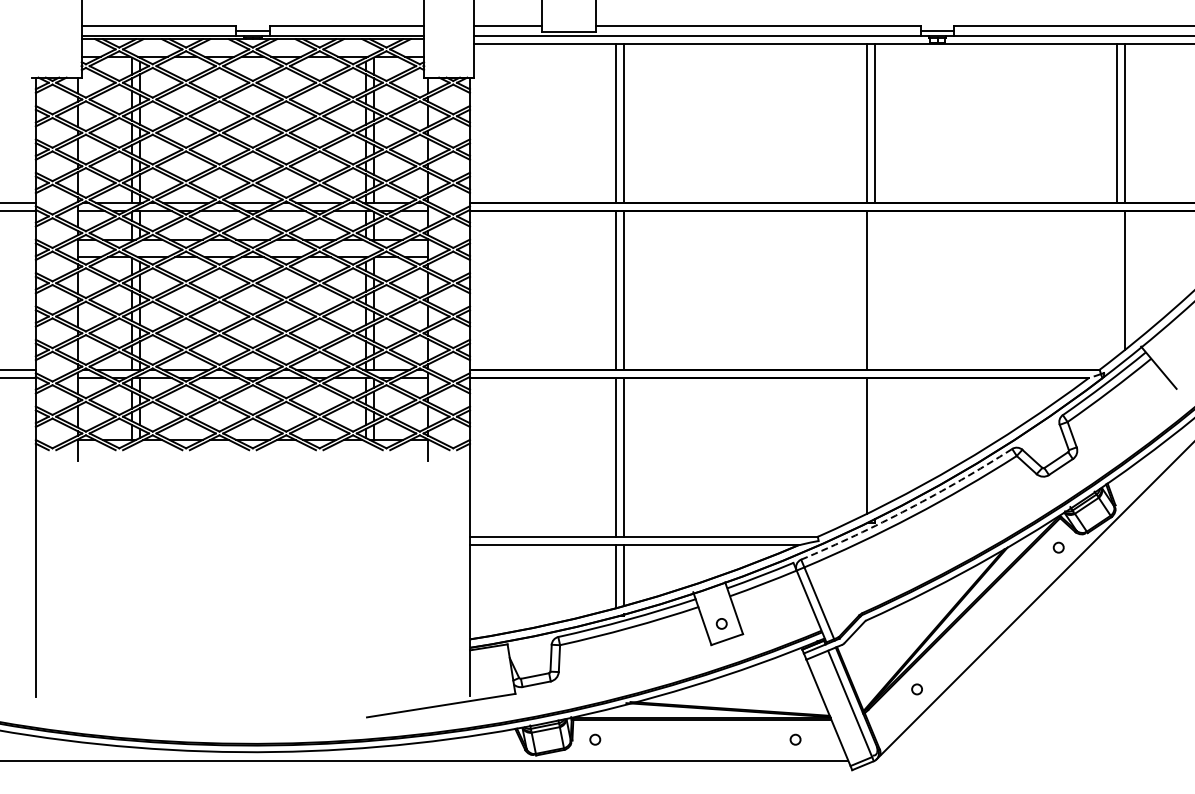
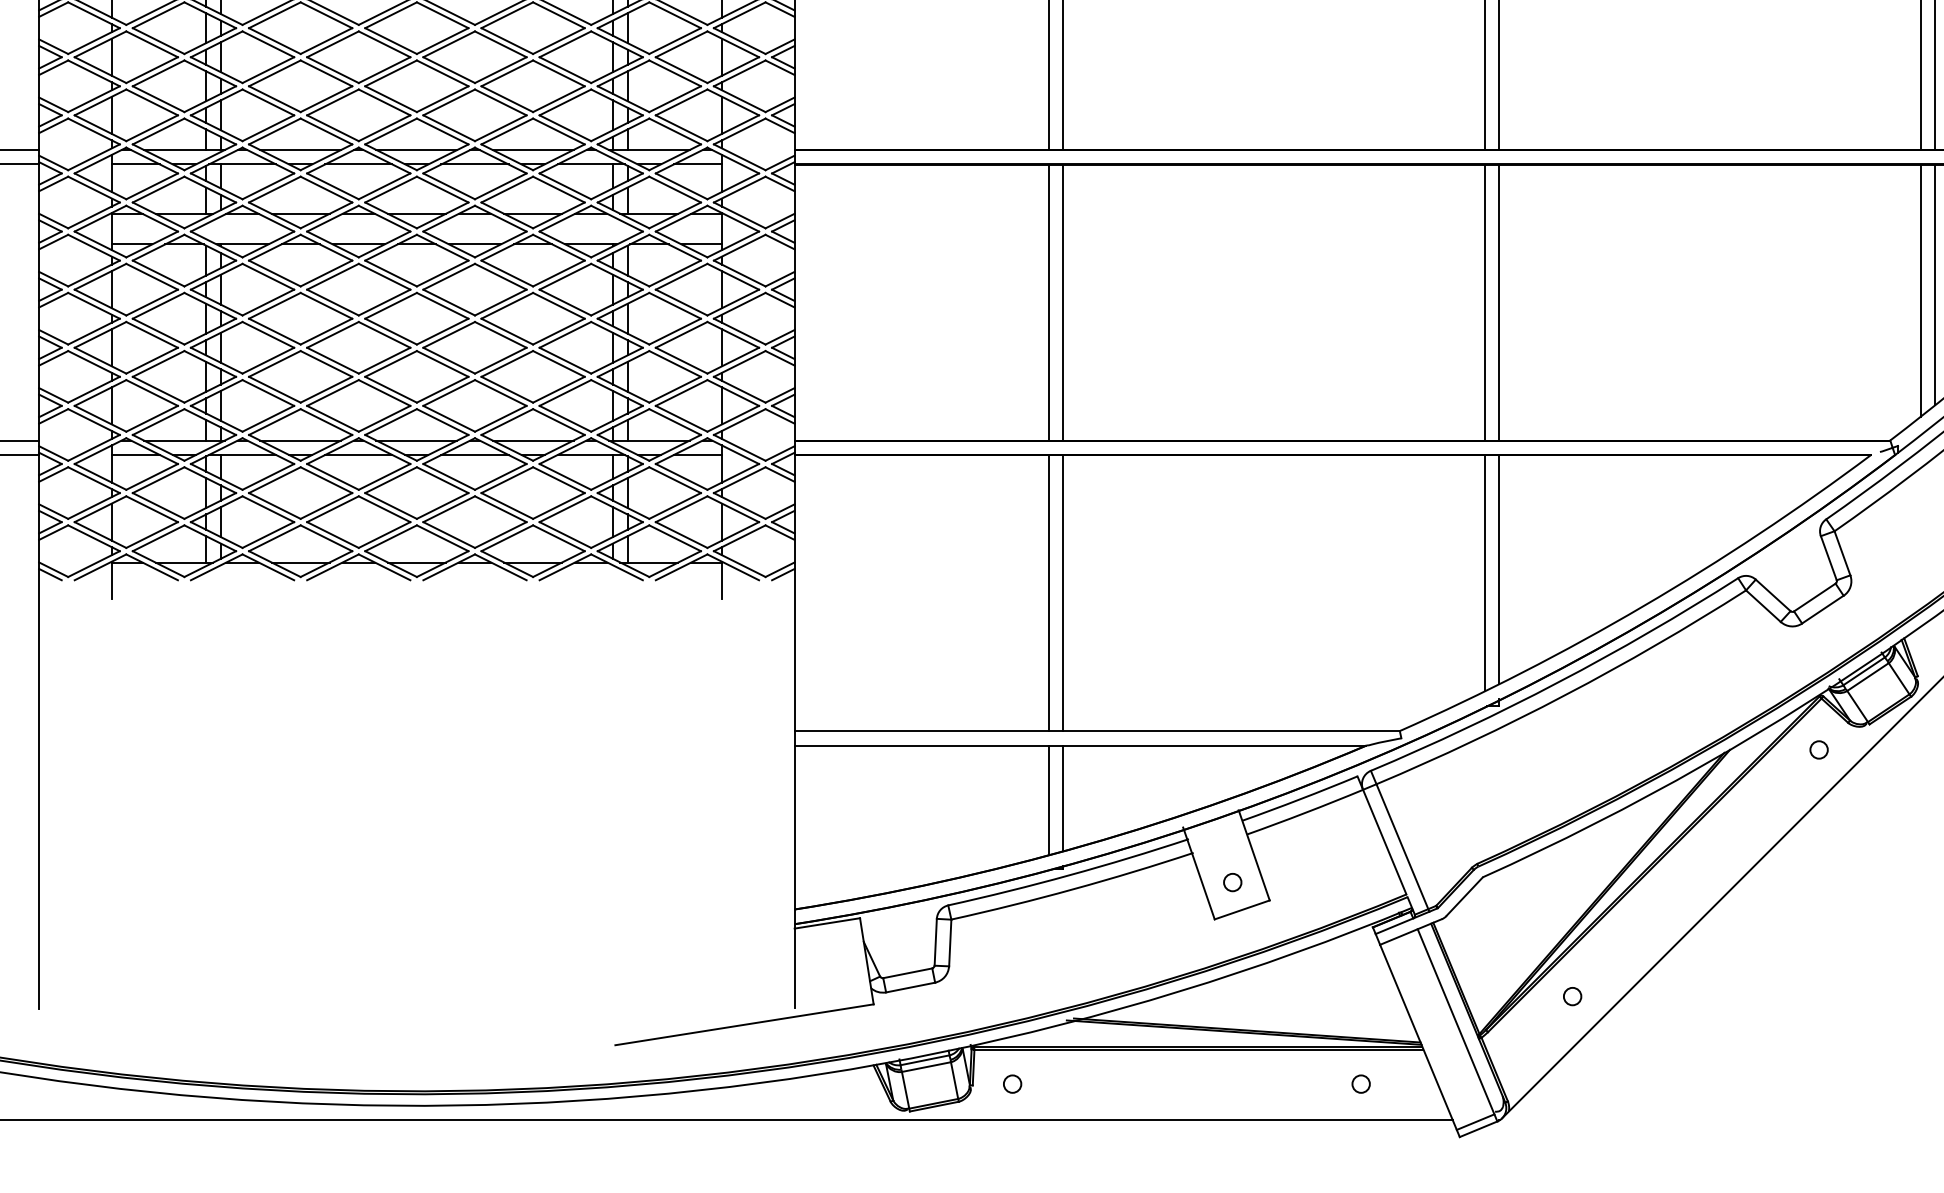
line: (1117, 283) -> (1921, 290), added
line: (874, 290) -> (1498, 302), added
line: (874, 443) -> (1498, 568), added
arc: (909, 508) -> (1559, 681), dashed -> solid

